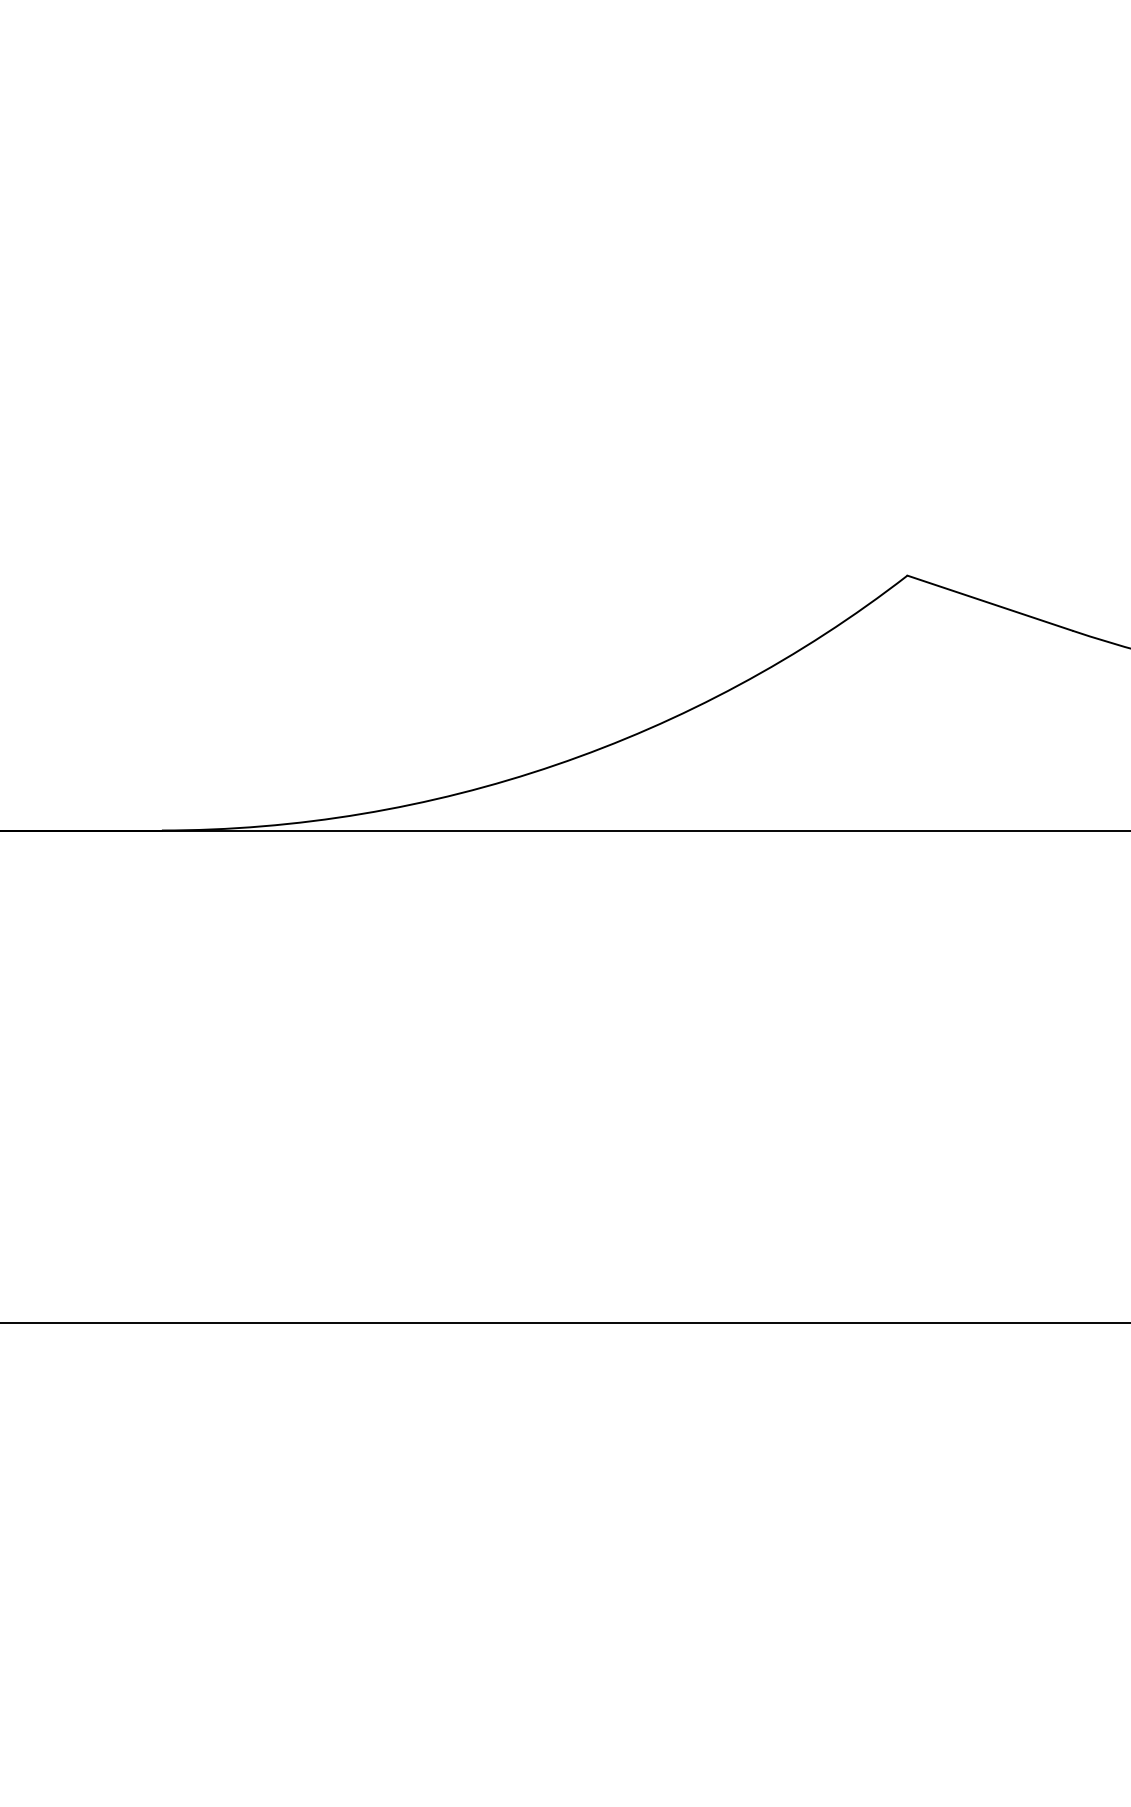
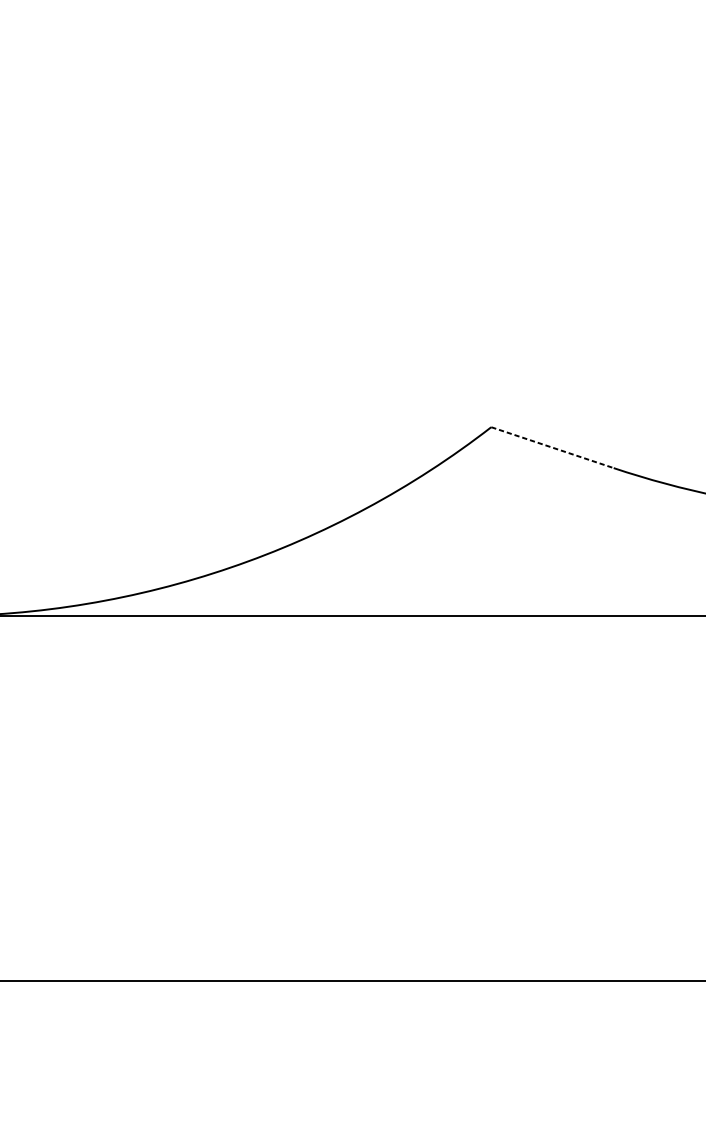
line: (990, 603) -> (552, 447), solid -> dashed

